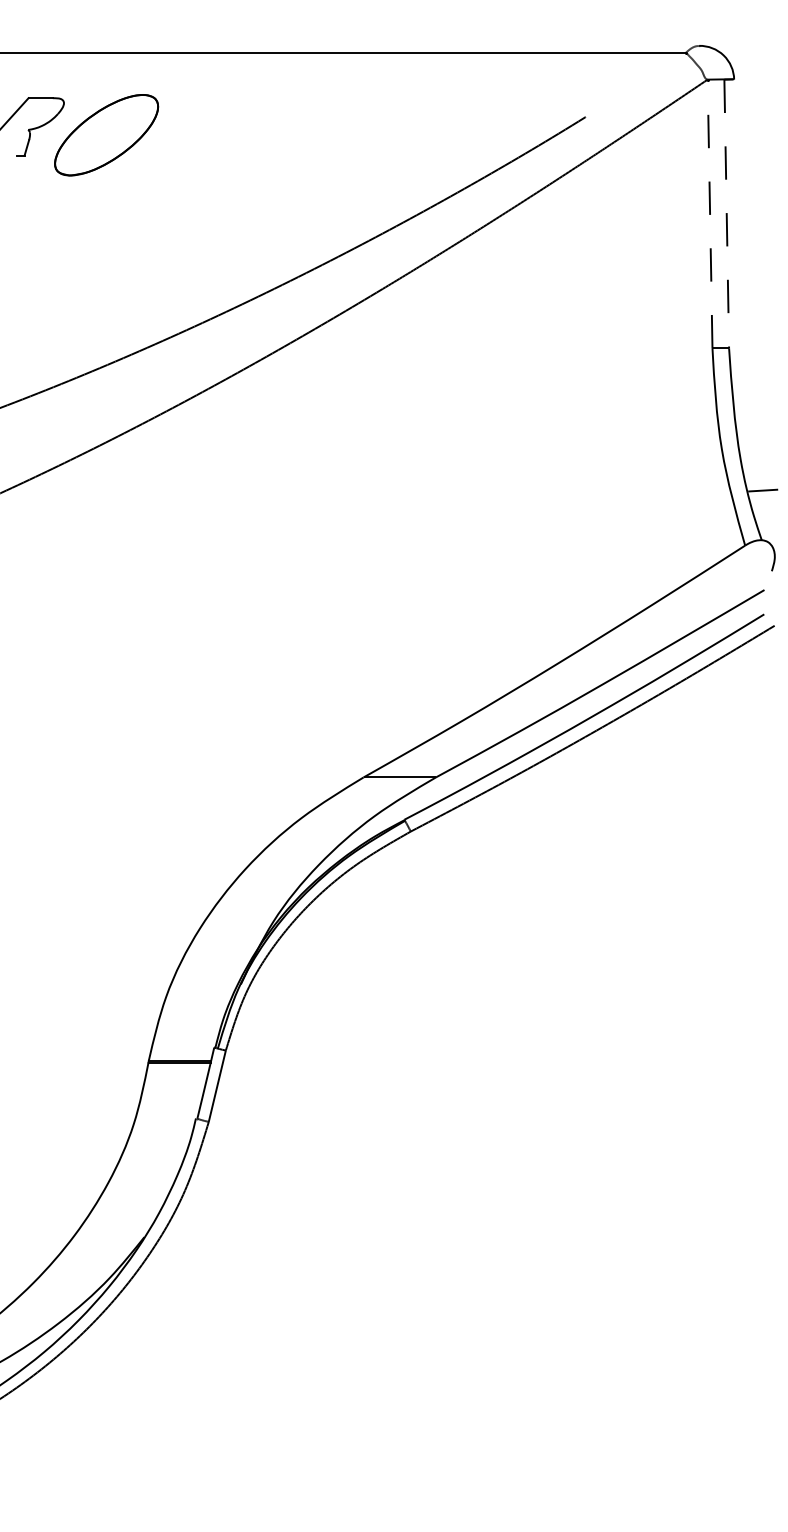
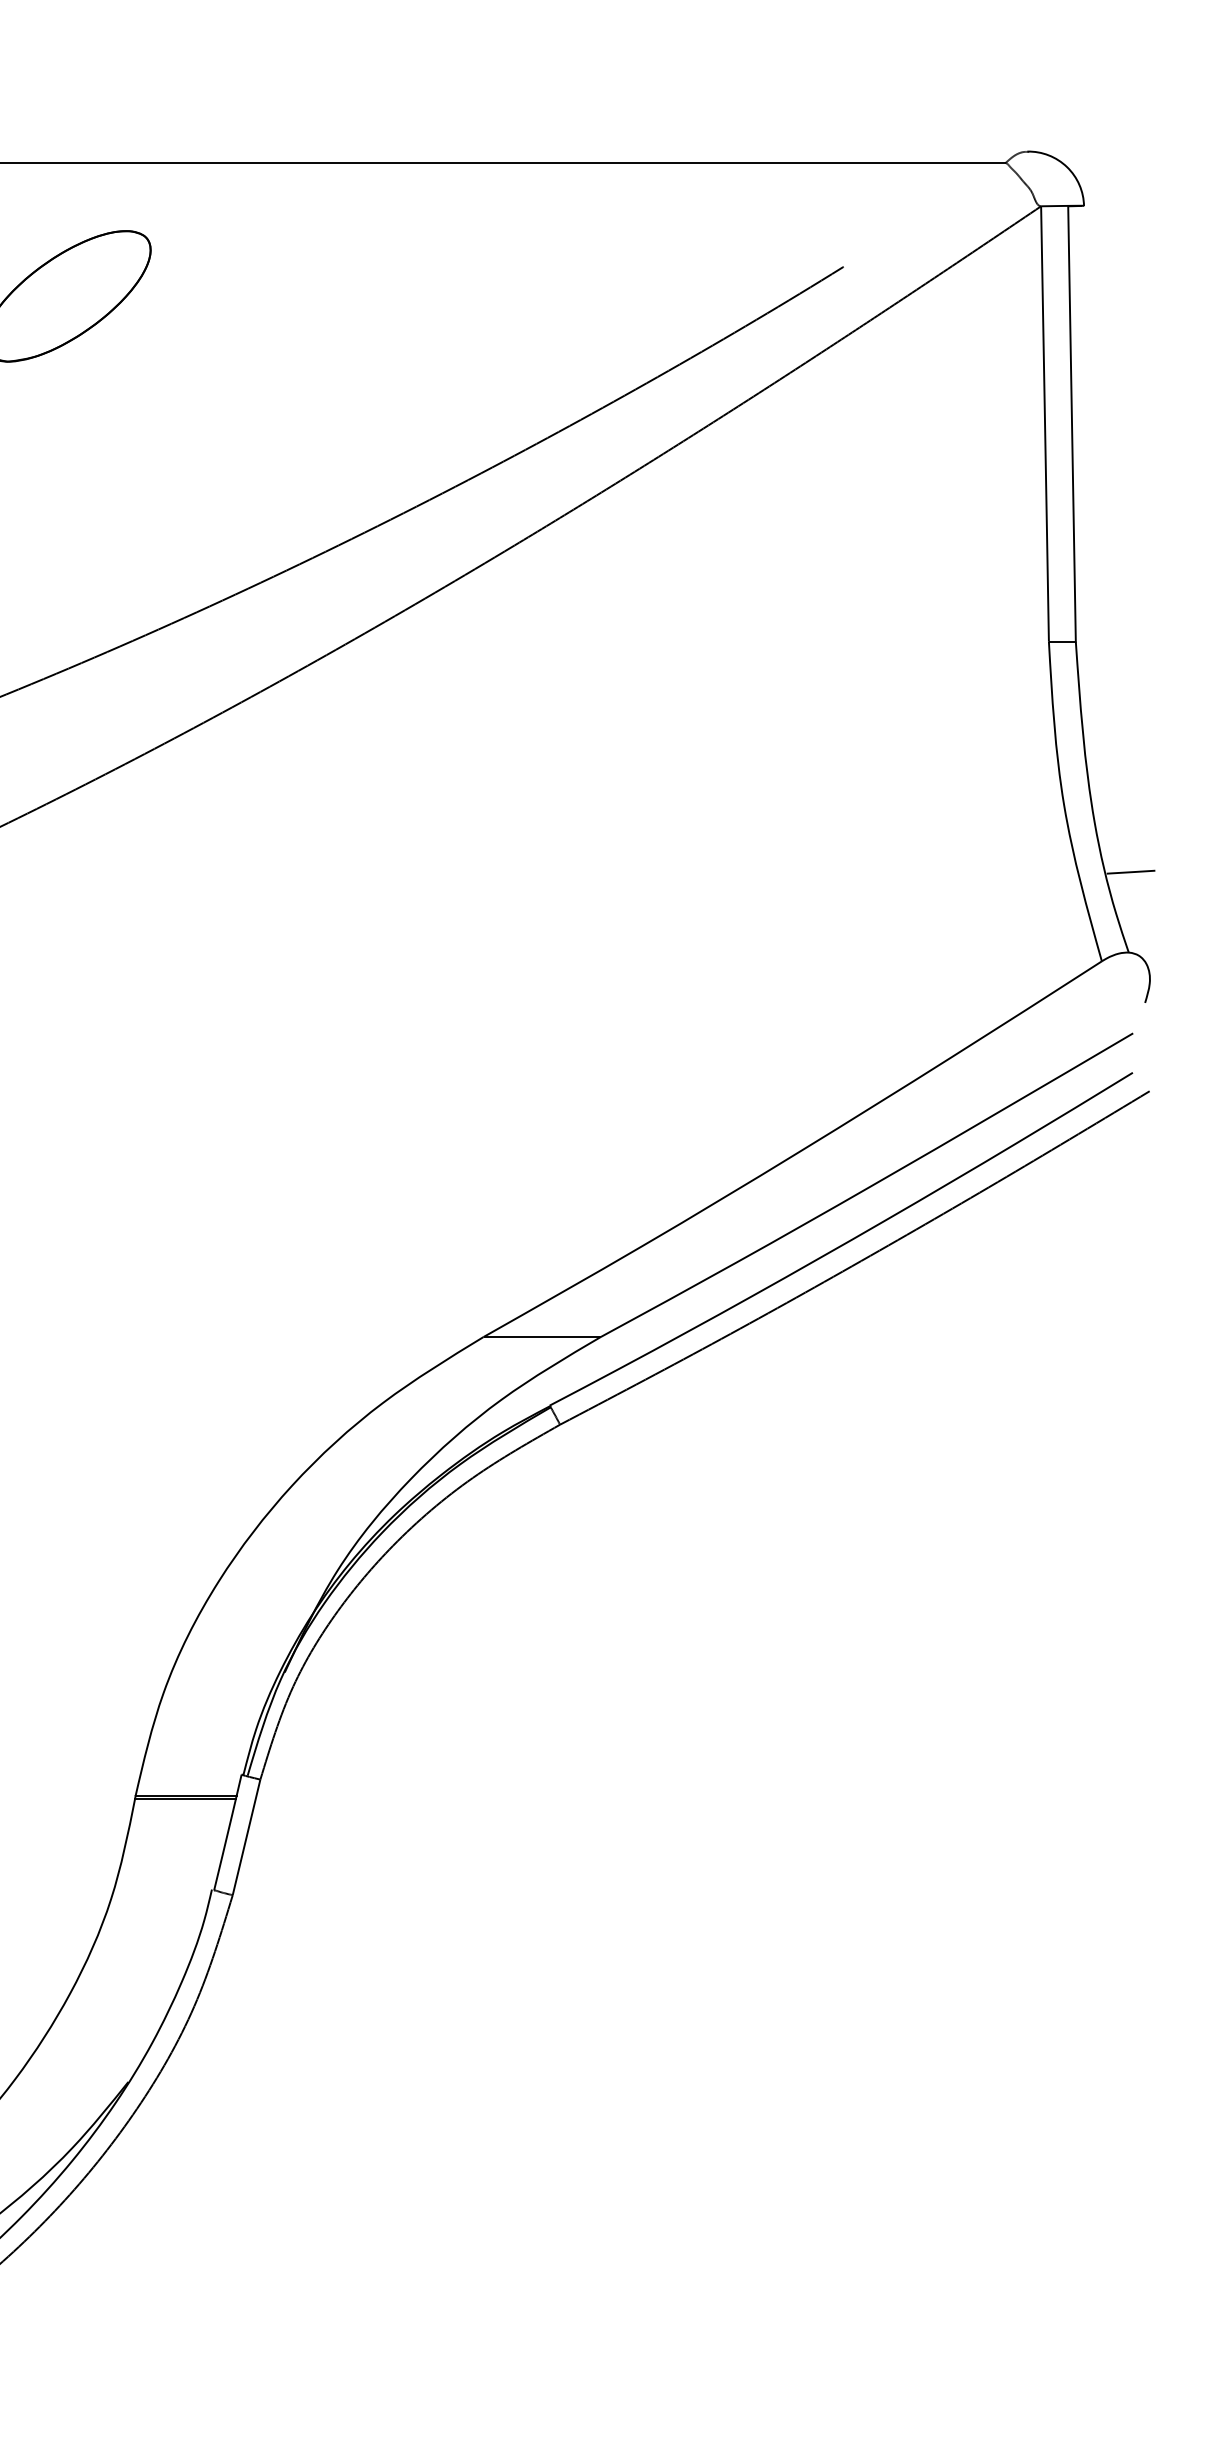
line: (710, 213) -> (1045, 423), dashed -> solid
line: (726, 214) -> (1071, 424), dashed -> solid

